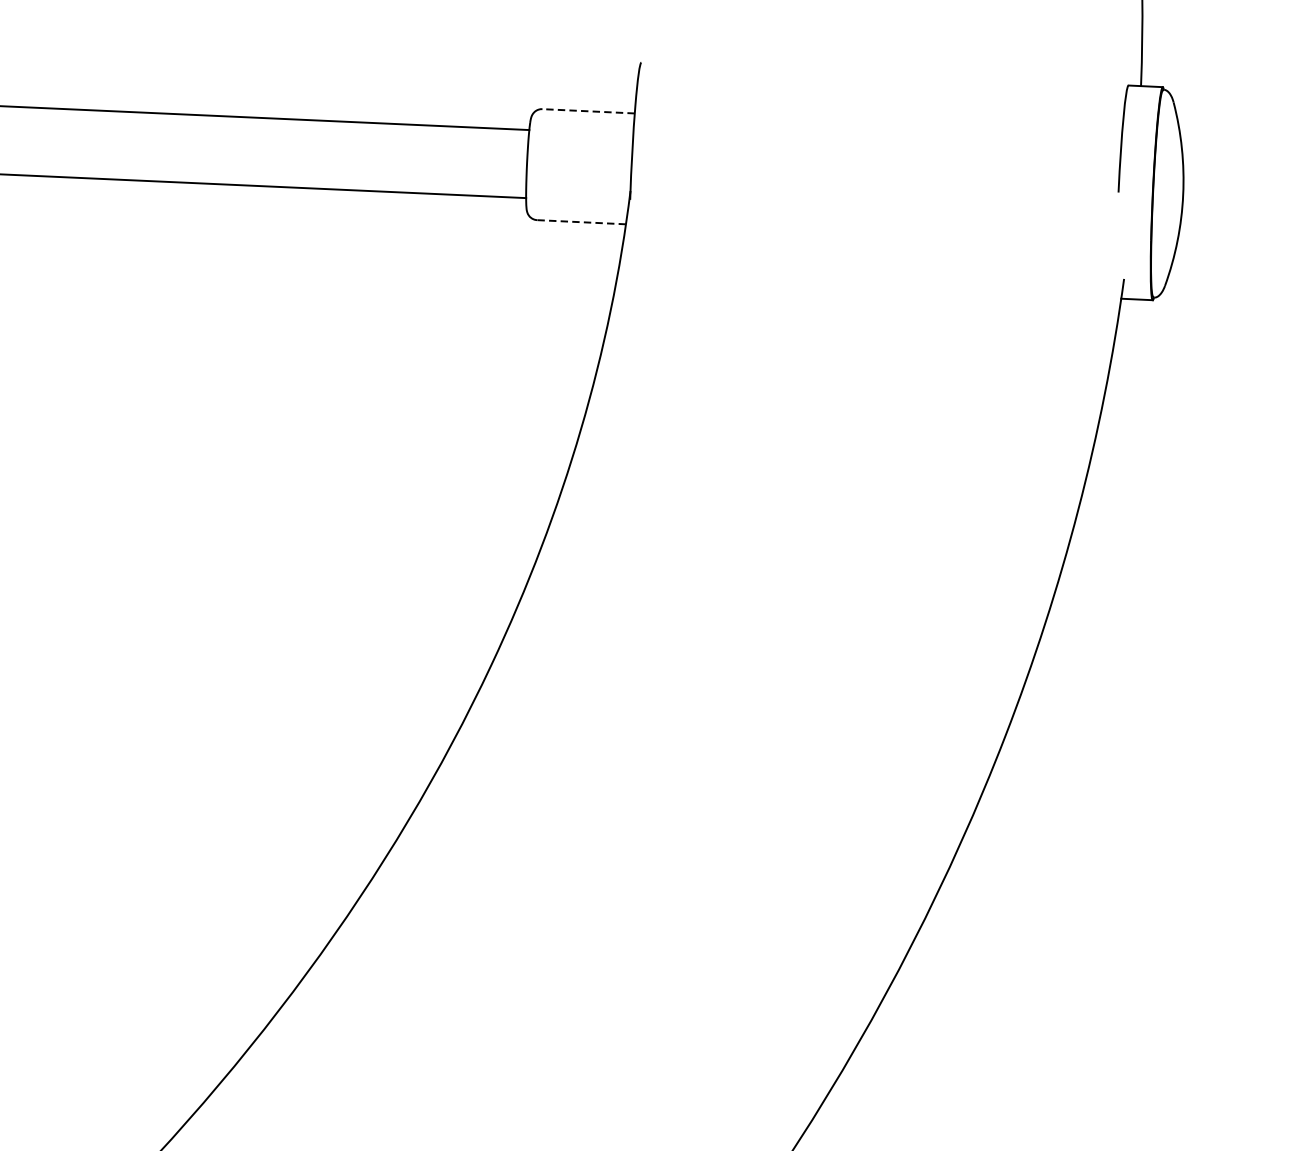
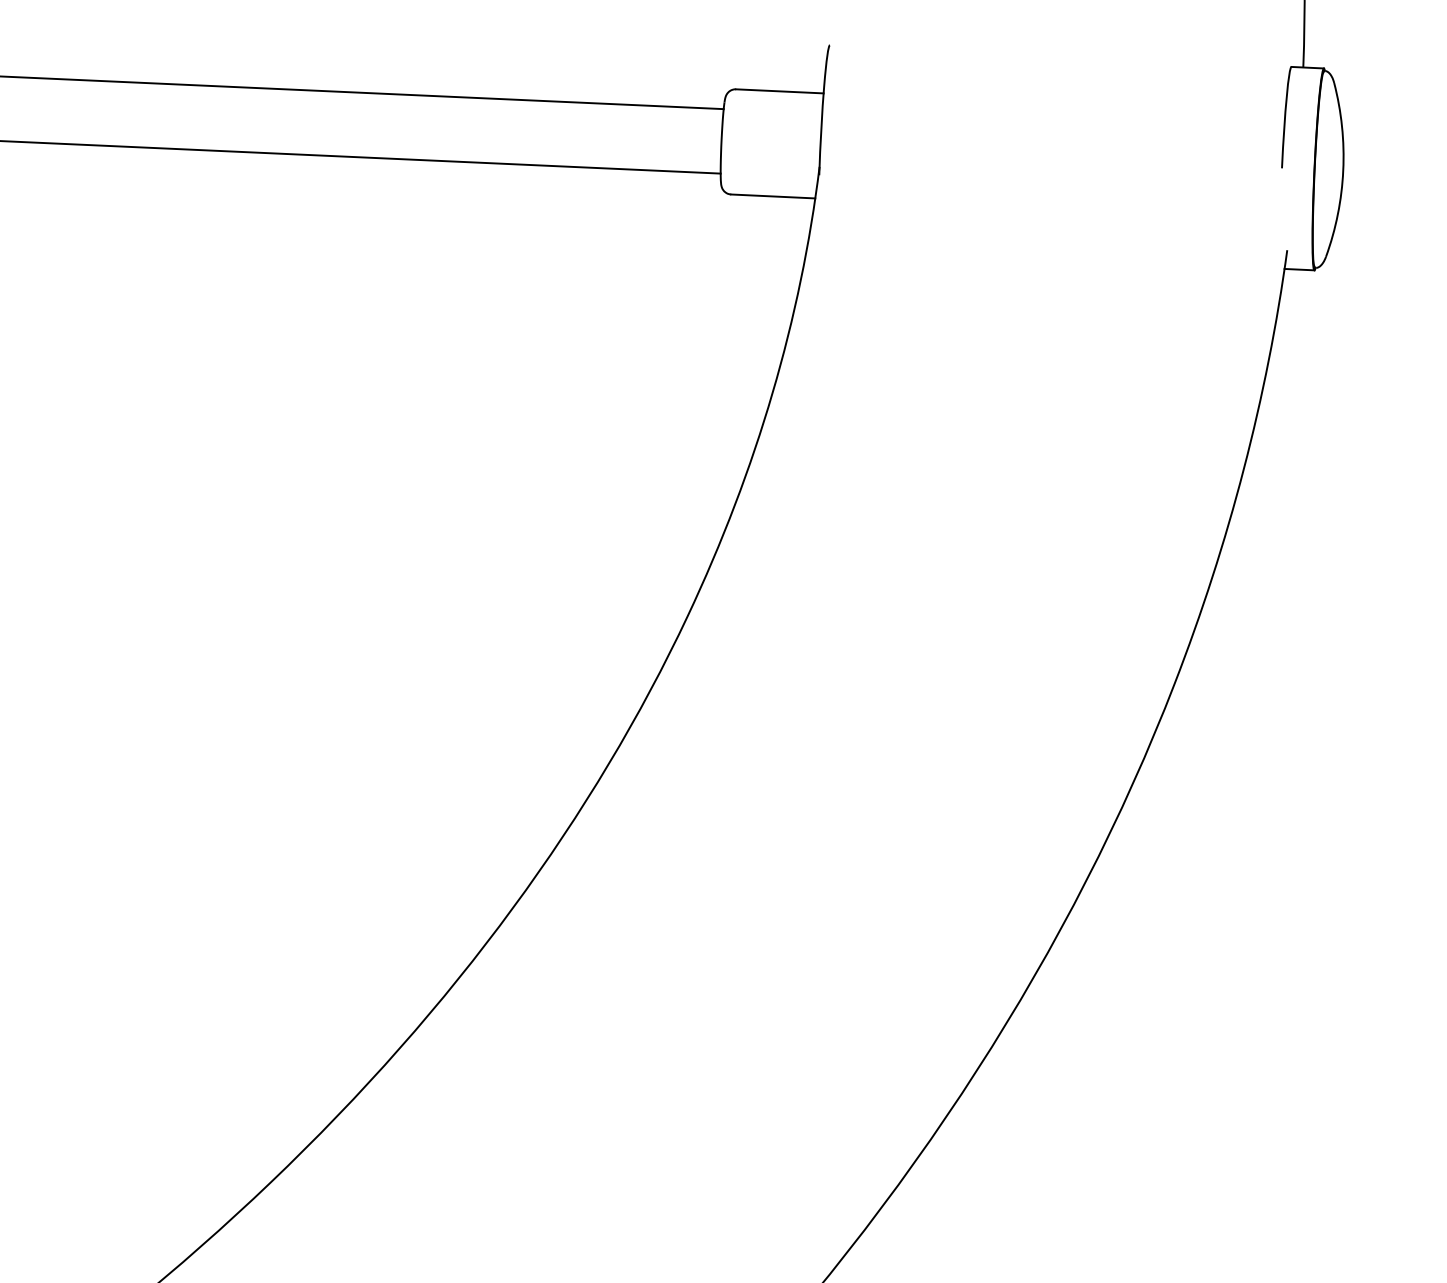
line: (588, 111) -> (779, 91), dashed -> solid
line: (580, 222) -> (772, 196), dashed -> solid

